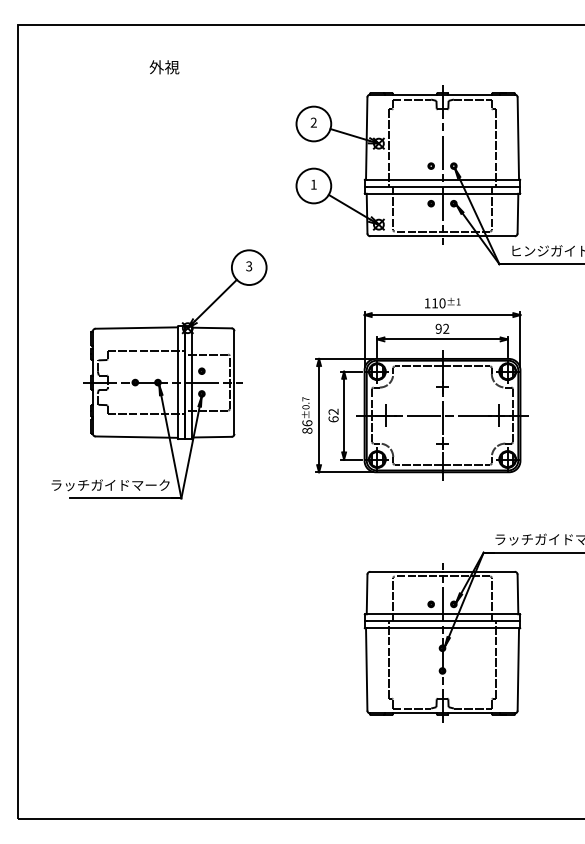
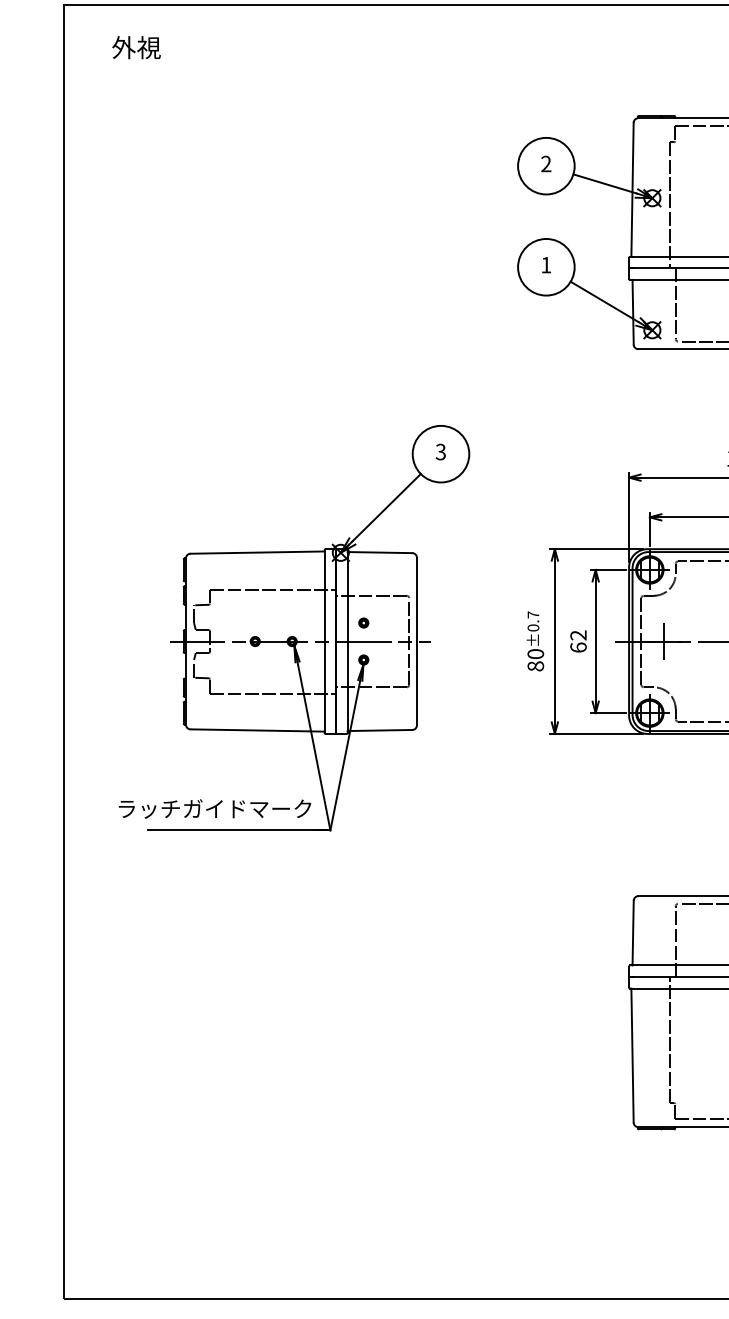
text: (164, 67) -> (136, 47), moved
part: (159, 374) -> (294, 628), moved
text: (307, 423) -> (535, 654), 86 -> 80

